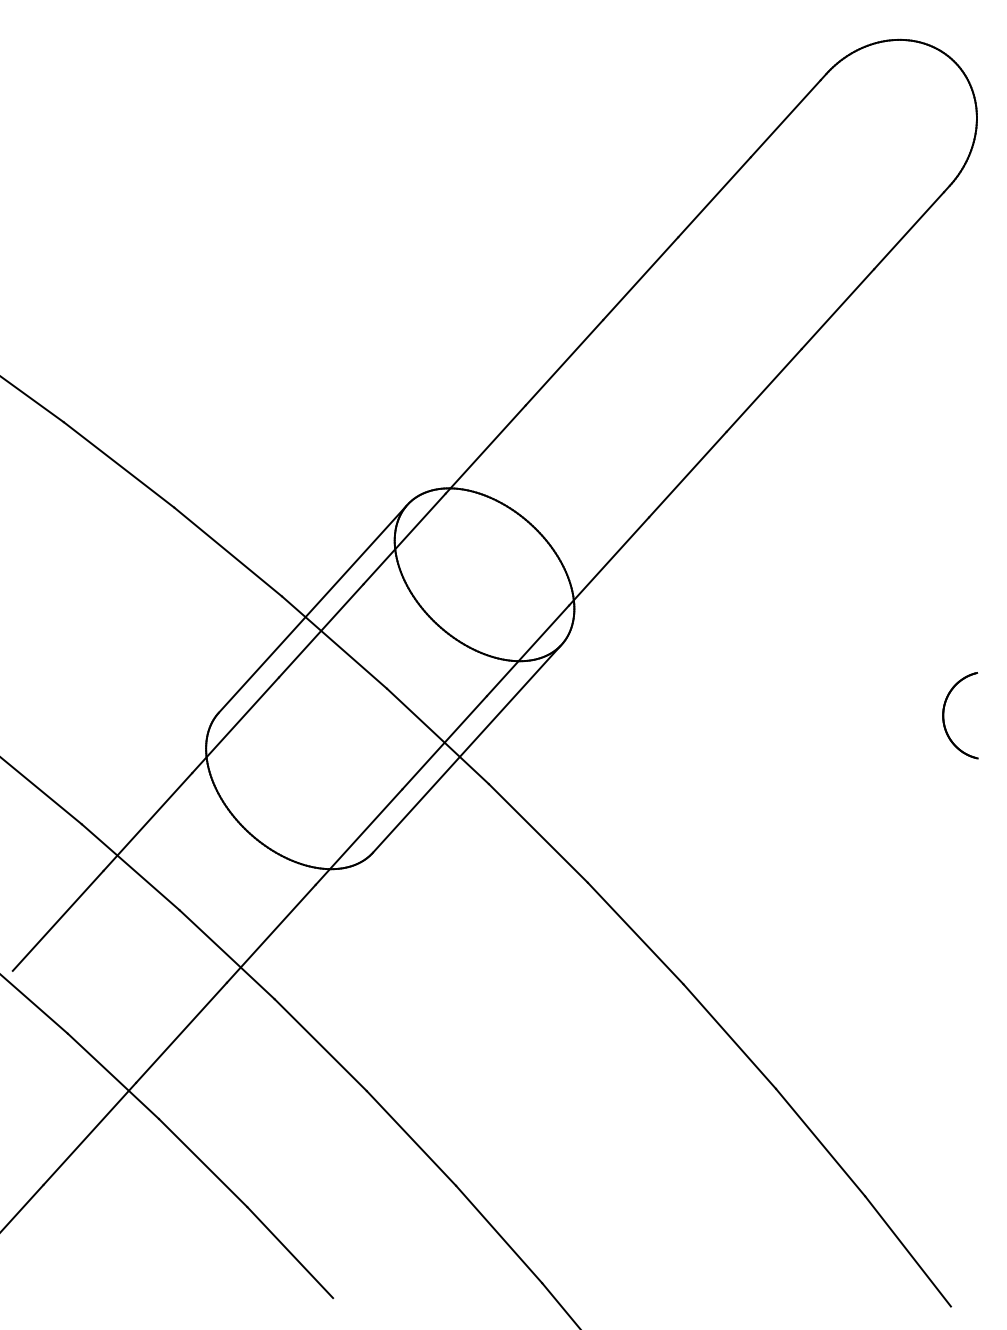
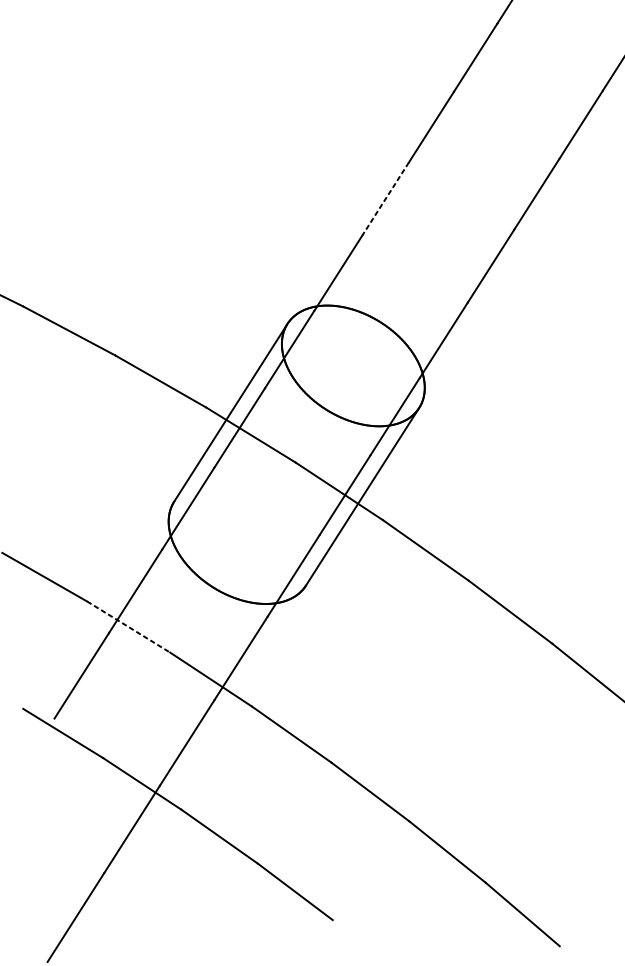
line: (564, 362) -> (385, 198), solid -> dashed
line: (131, 867) -> (129, 627), solid -> dashed

